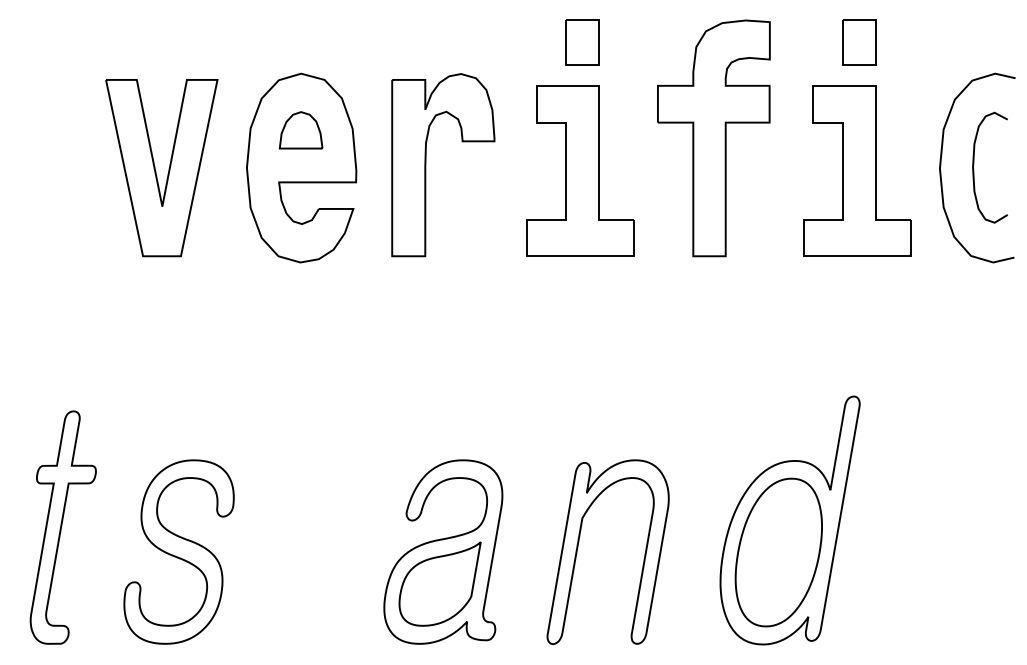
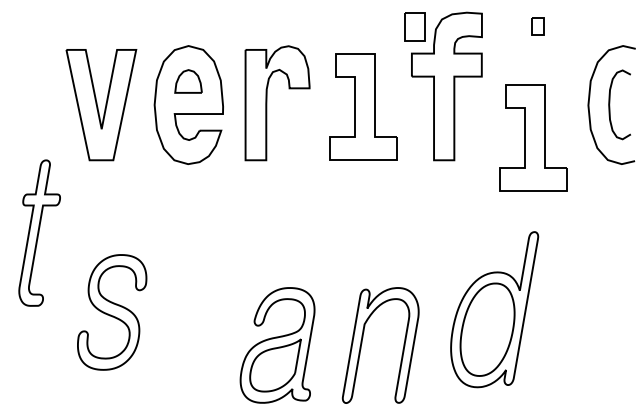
part: (582, 42) -> (414, 26), moved
part: (858, 42) -> (537, 26), size x0.6
part: (856, 170) -> (533, 137), moved
part: (789, 520) -> (494, 309), moved
part: (62, 526) -> (39, 232), moved
part: (179, 552) -> (112, 312), moved

